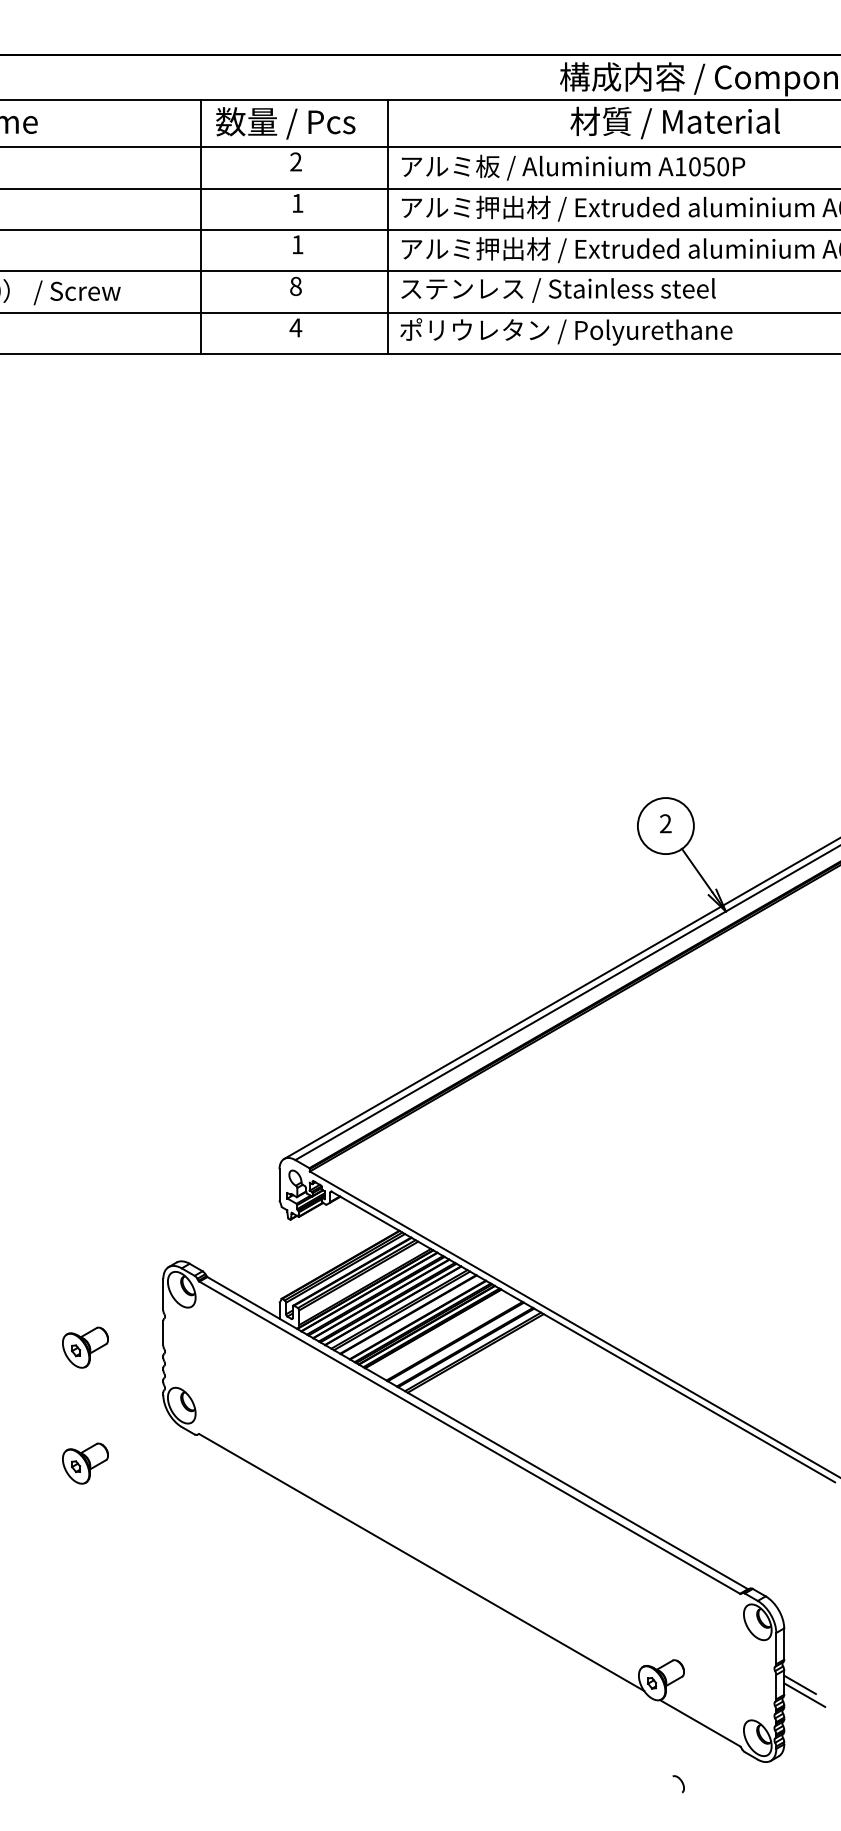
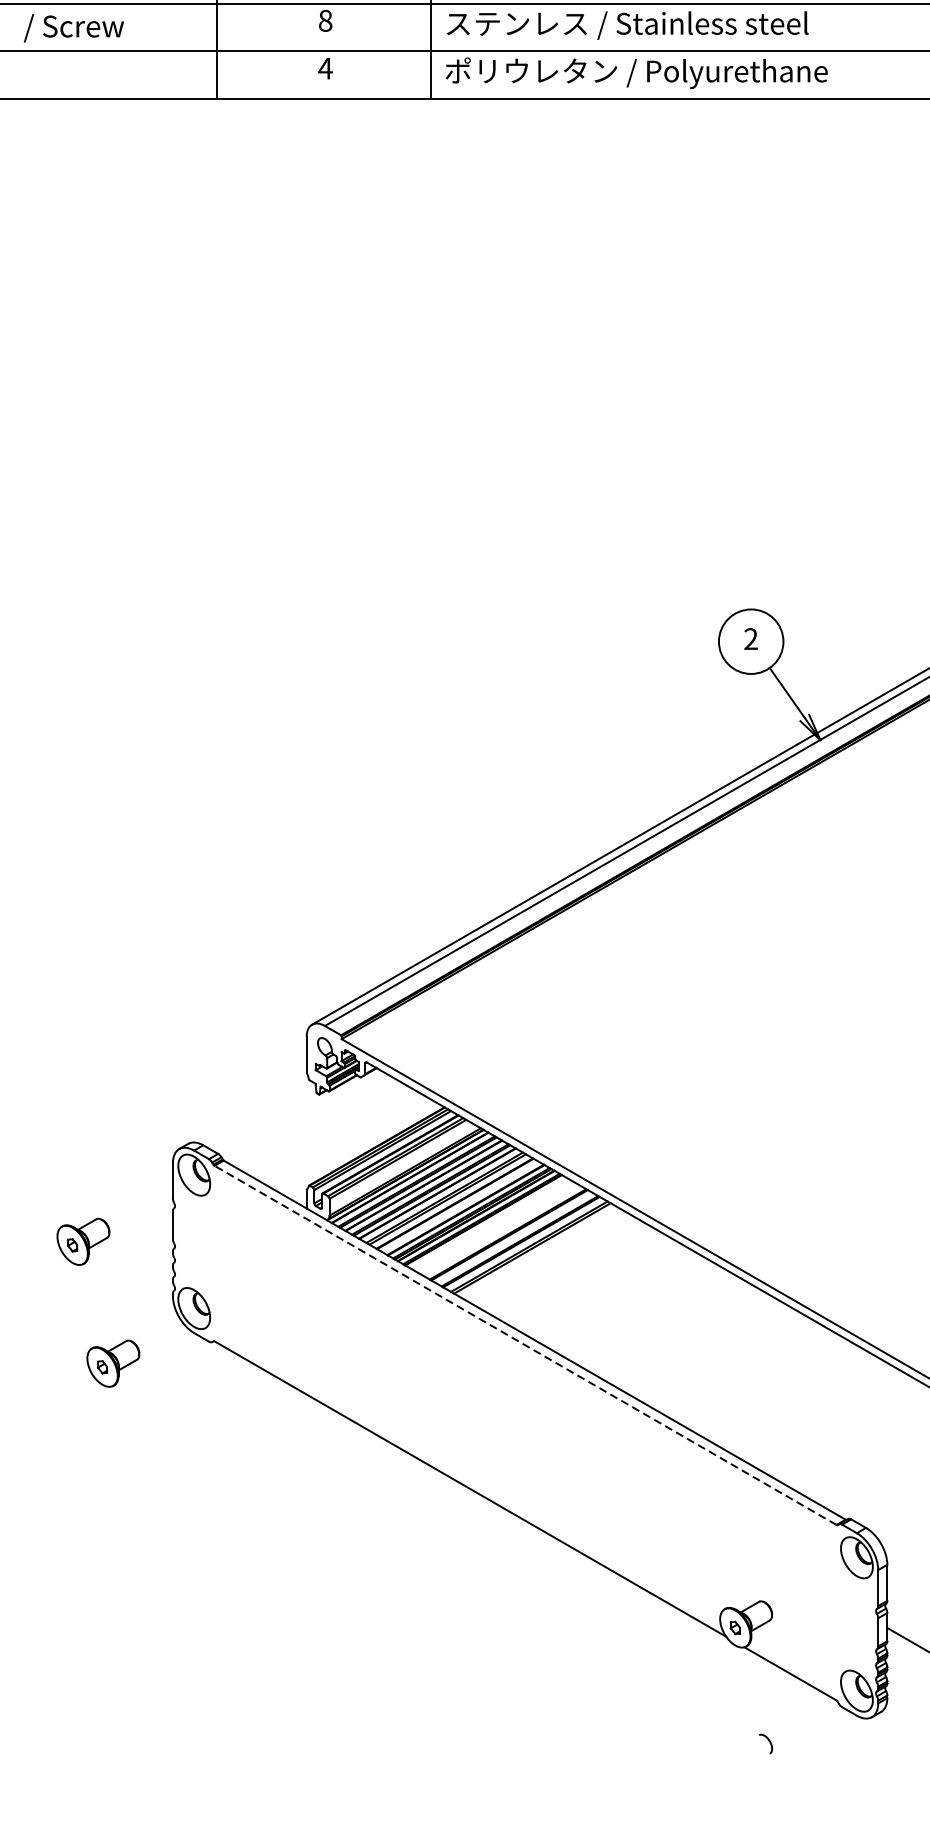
line: (469, 1437) -> (525, 1345), solid -> dashed
part: (85, 1463) -> (113, 1363), moved
line: (799, 1684) -> (904, 1629), removed

